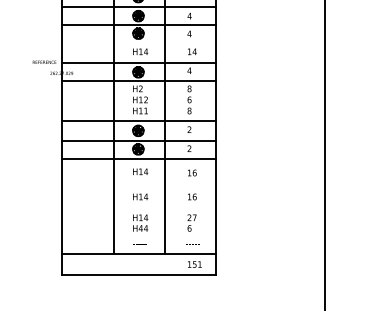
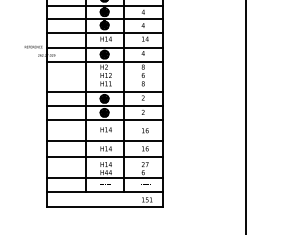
line: (138, 43) -> (104, 32), added
line: (138, 187) -> (104, 141), added
line: (138, 207) -> (104, 156), added
line: (138, 235) -> (104, 177), added

